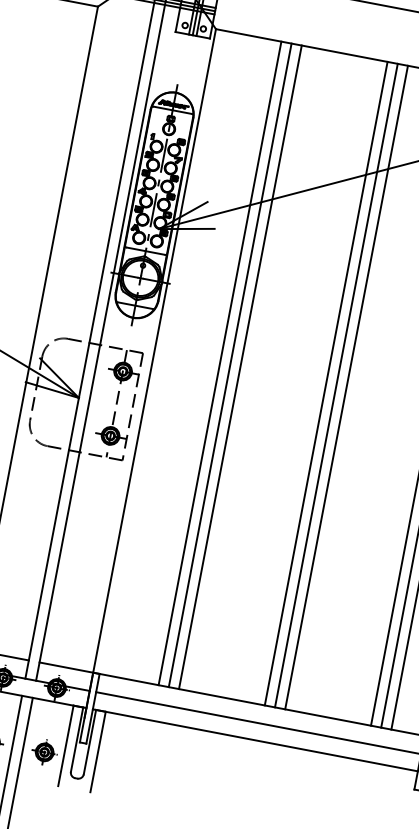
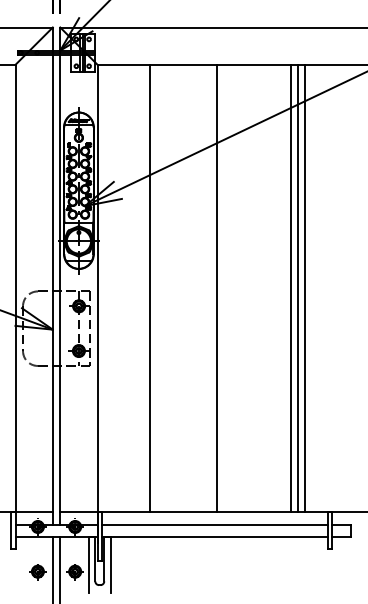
line: (220, 363) -> (143, 288), removed
line: (240, 367) -> (157, 288), removed
line: (335, 385) -> (223, 288), removed
line: (347, 387) -> (231, 288), removed

